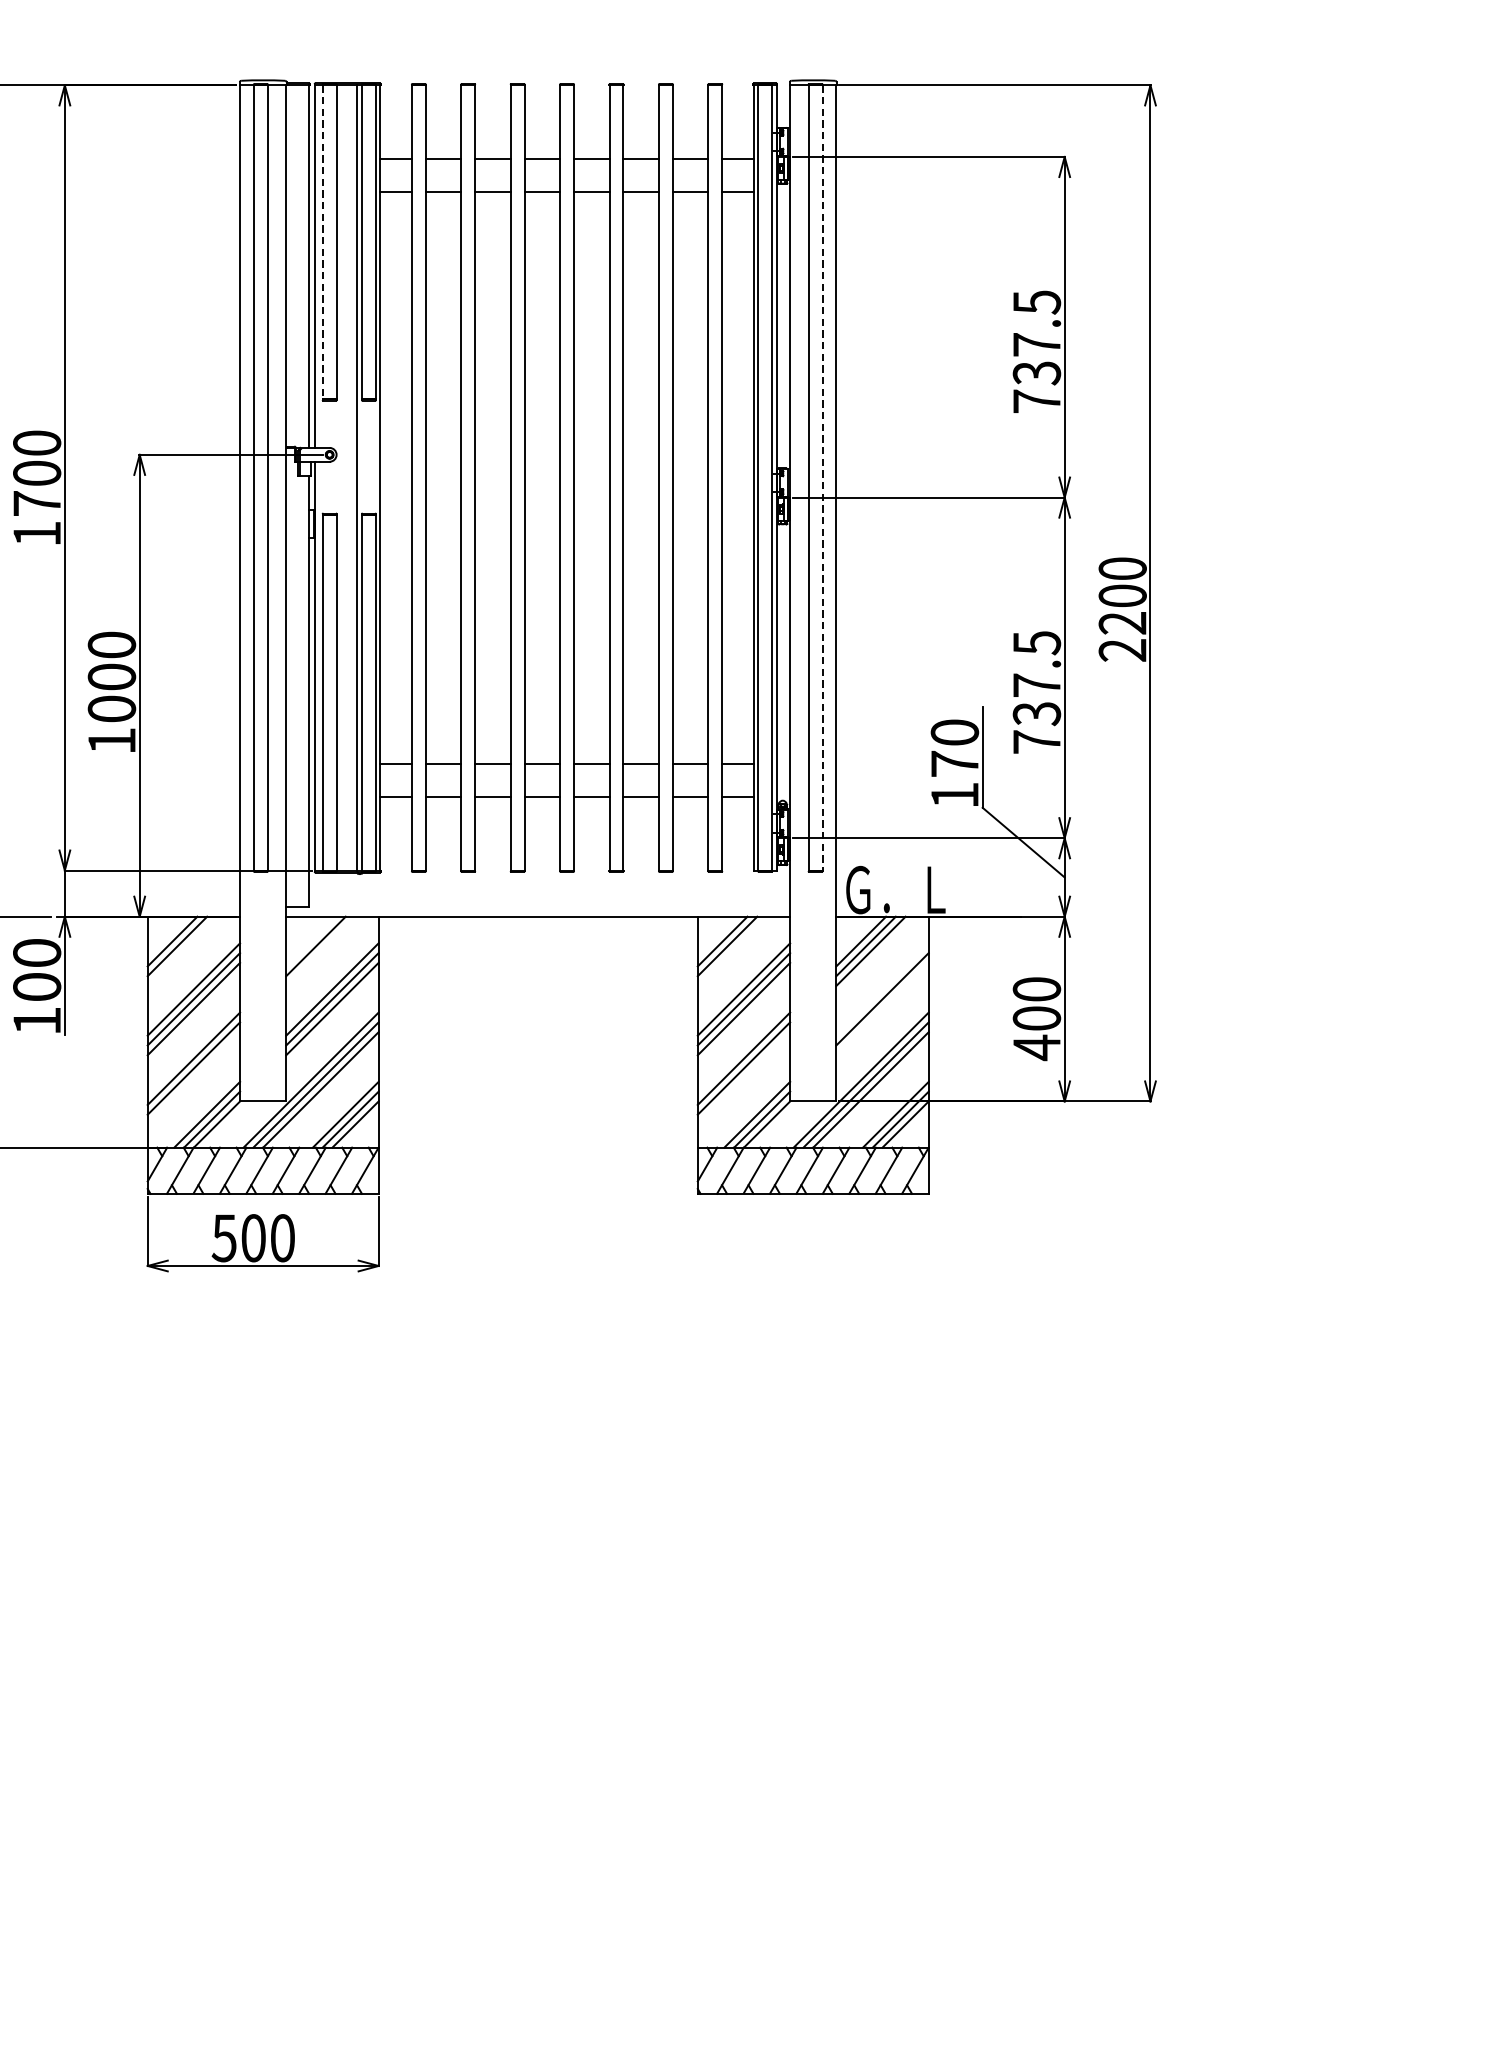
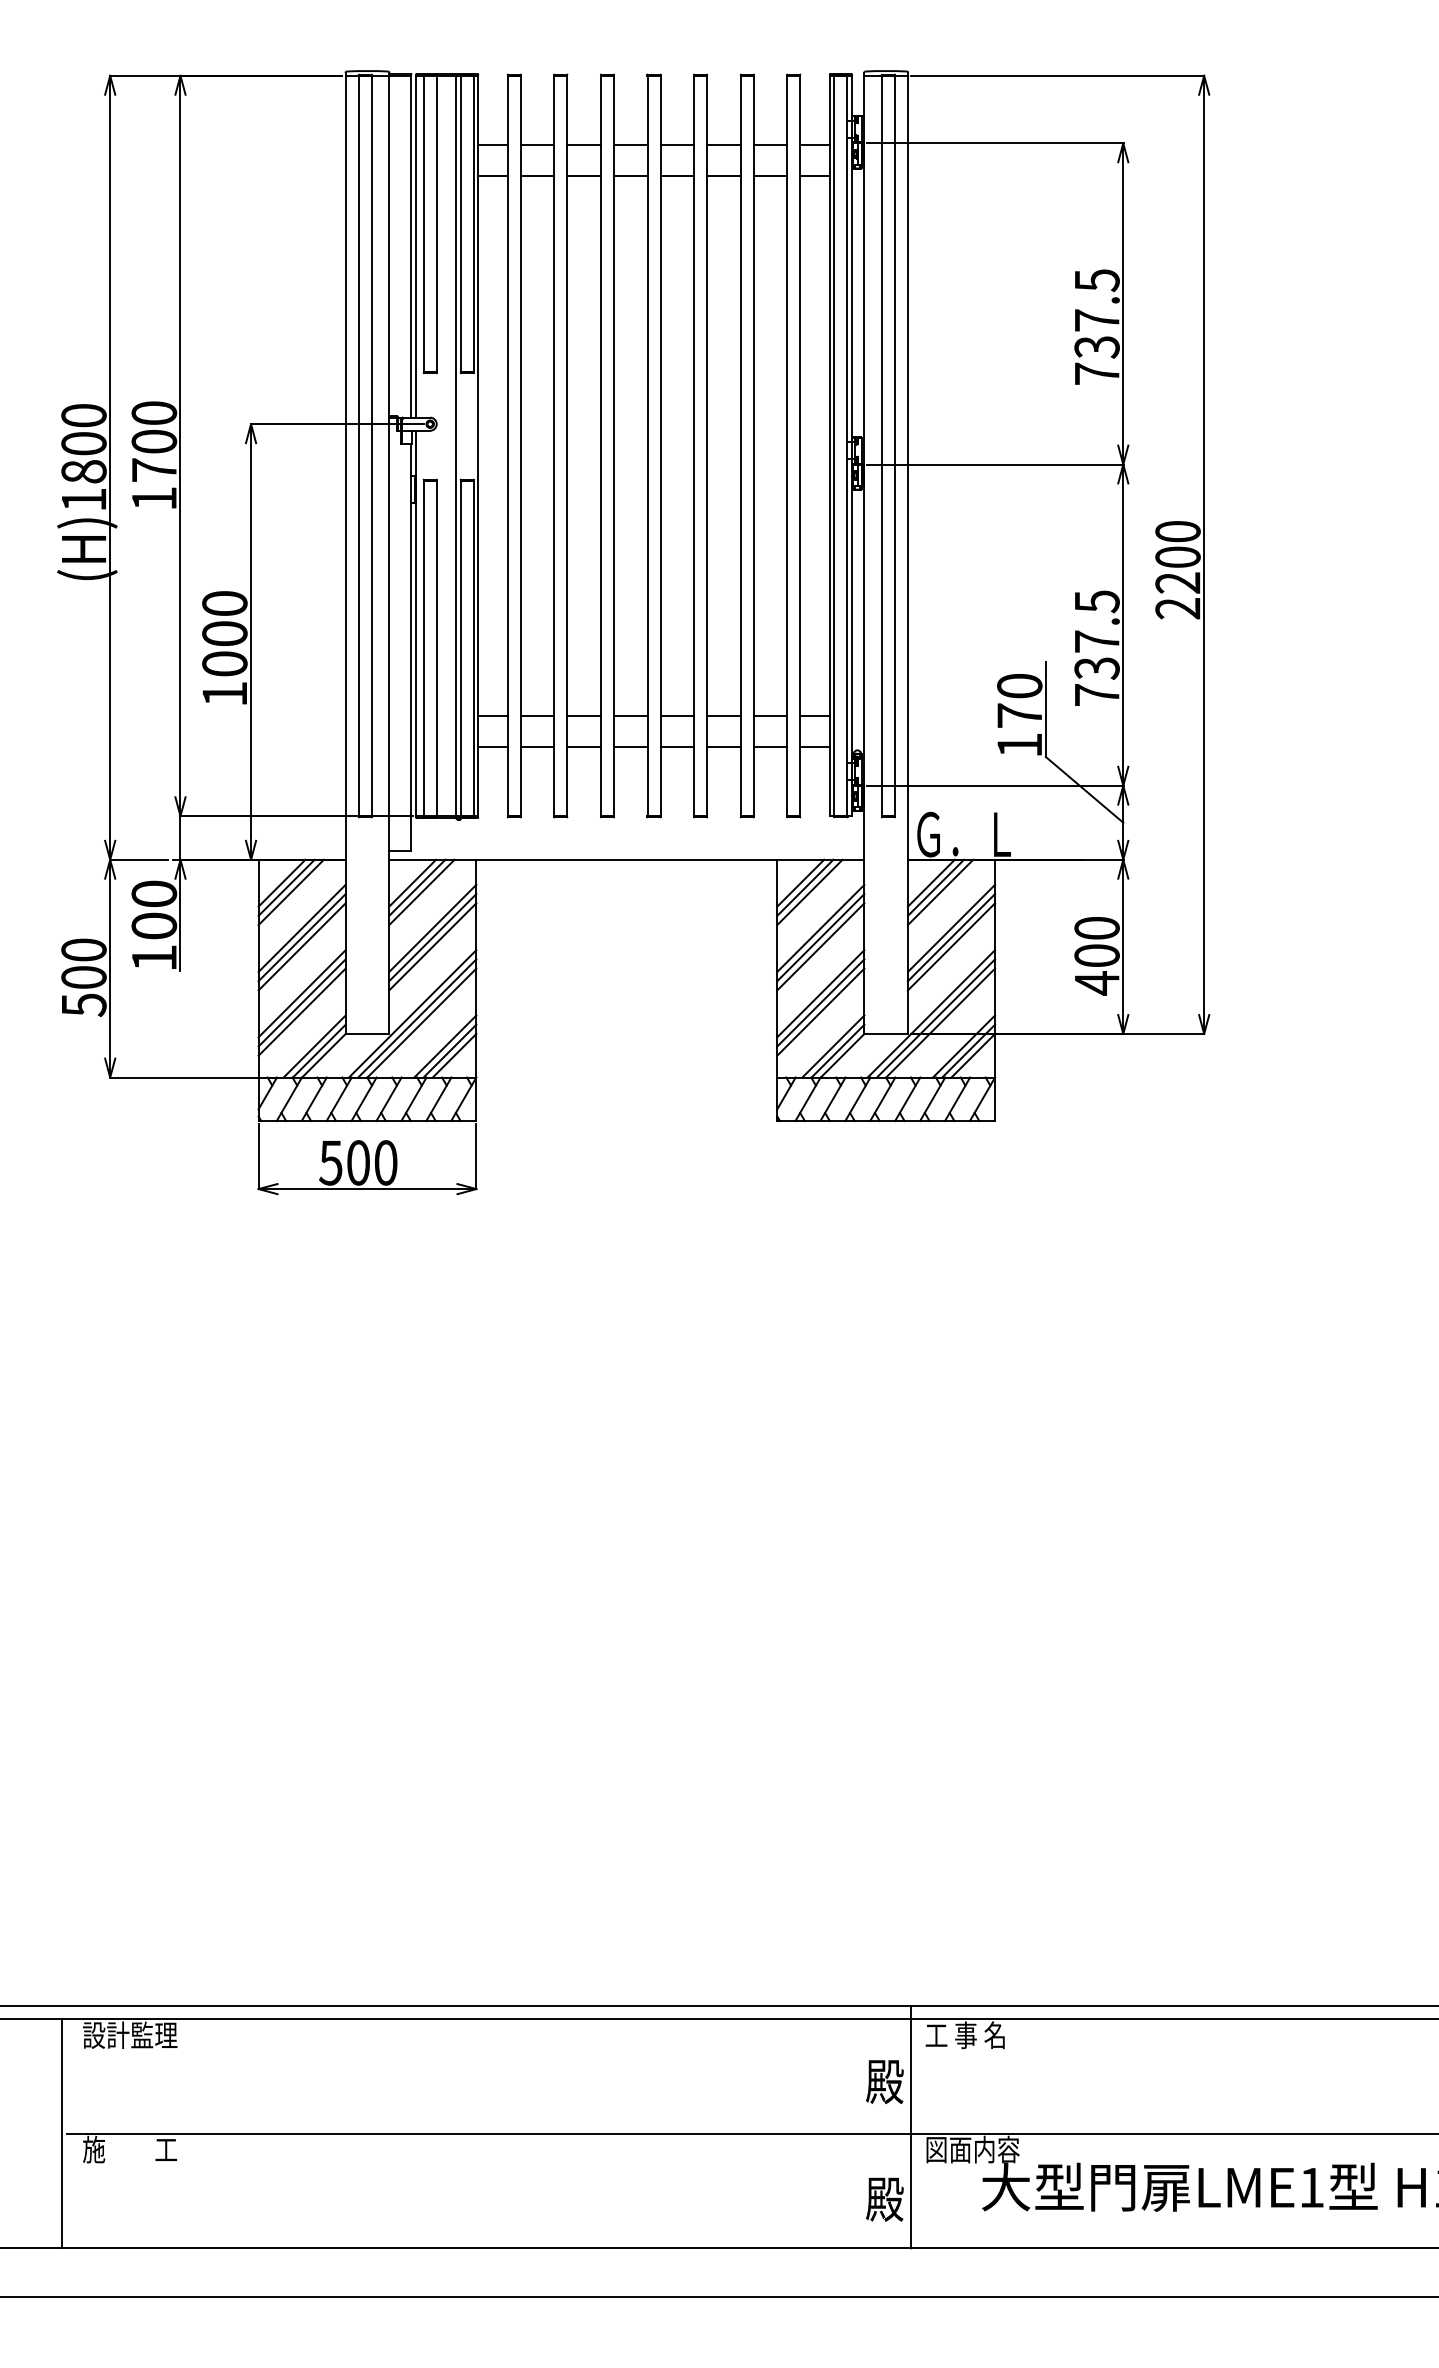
line: (322, 243) -> (423, 224), dashed -> solid
line: (822, 478) -> (894, 446), dashed -> solid
line: (310, 940) -> (412, 882), added
line: (181, 951) -> (290, 892), added
line: (320, 951) -> (421, 892), added
line: (731, 951) -> (809, 892), added
line: (882, 988) -> (951, 927), added
line: (882, 1008) -> (951, 946), added
line: (193, 1077) -> (301, 1011), added
line: (743, 1077) -> (820, 1011), added

